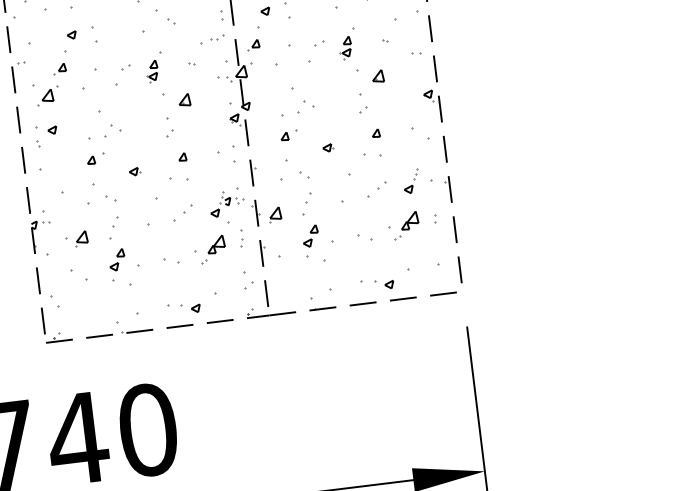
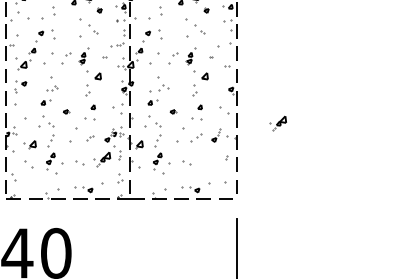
part: (104, 132) -> (52, 88), size x0.6
part: (182, 212) -> (89, 137), size x0.6
part: (402, 226) -> (277, 123), moved

